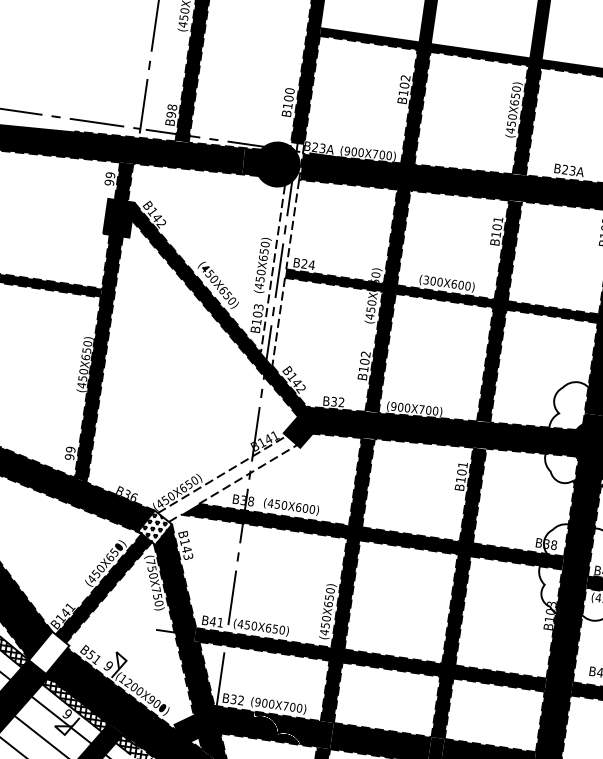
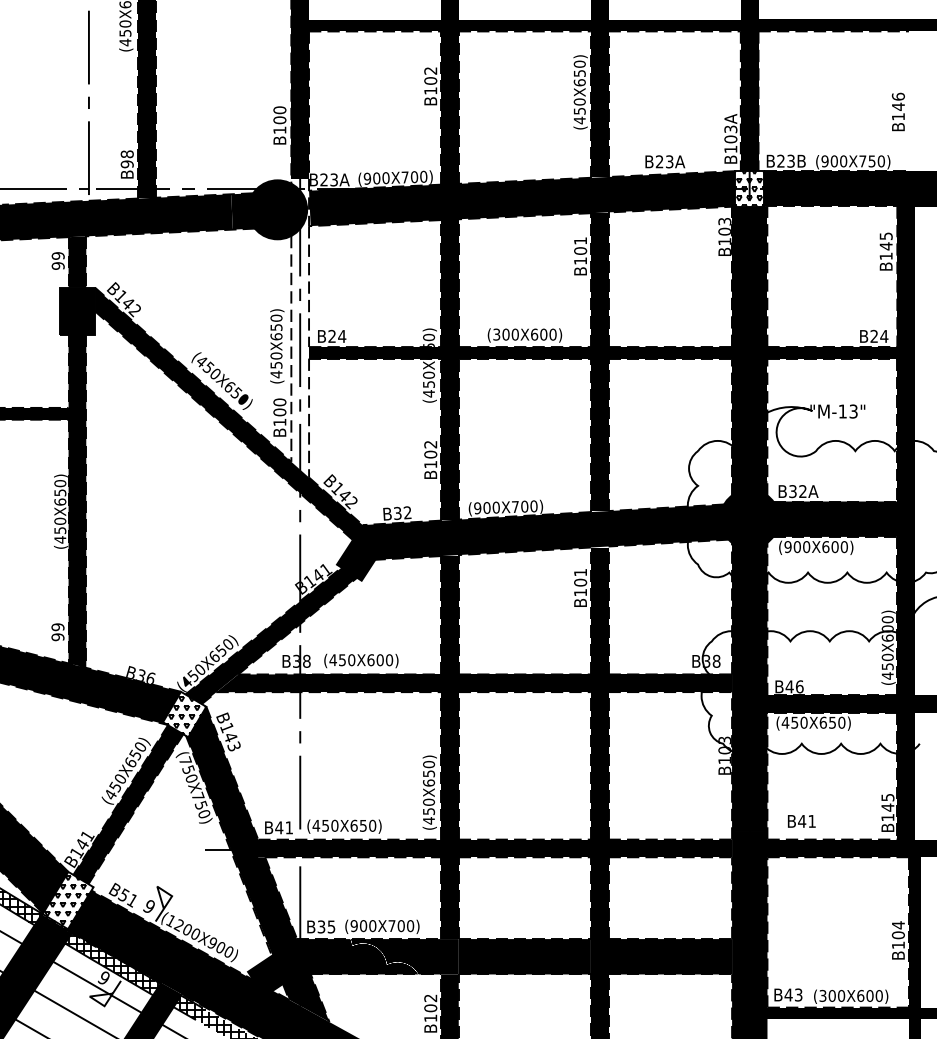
text: (258, 307) -> (279, 402), B103 -> B100
fill: (227, 478) -> (271, 635), added
hatch: (49, 654) -> (68, 902), added
text: (241, 700) -> (331, 926), B32 -> B35

